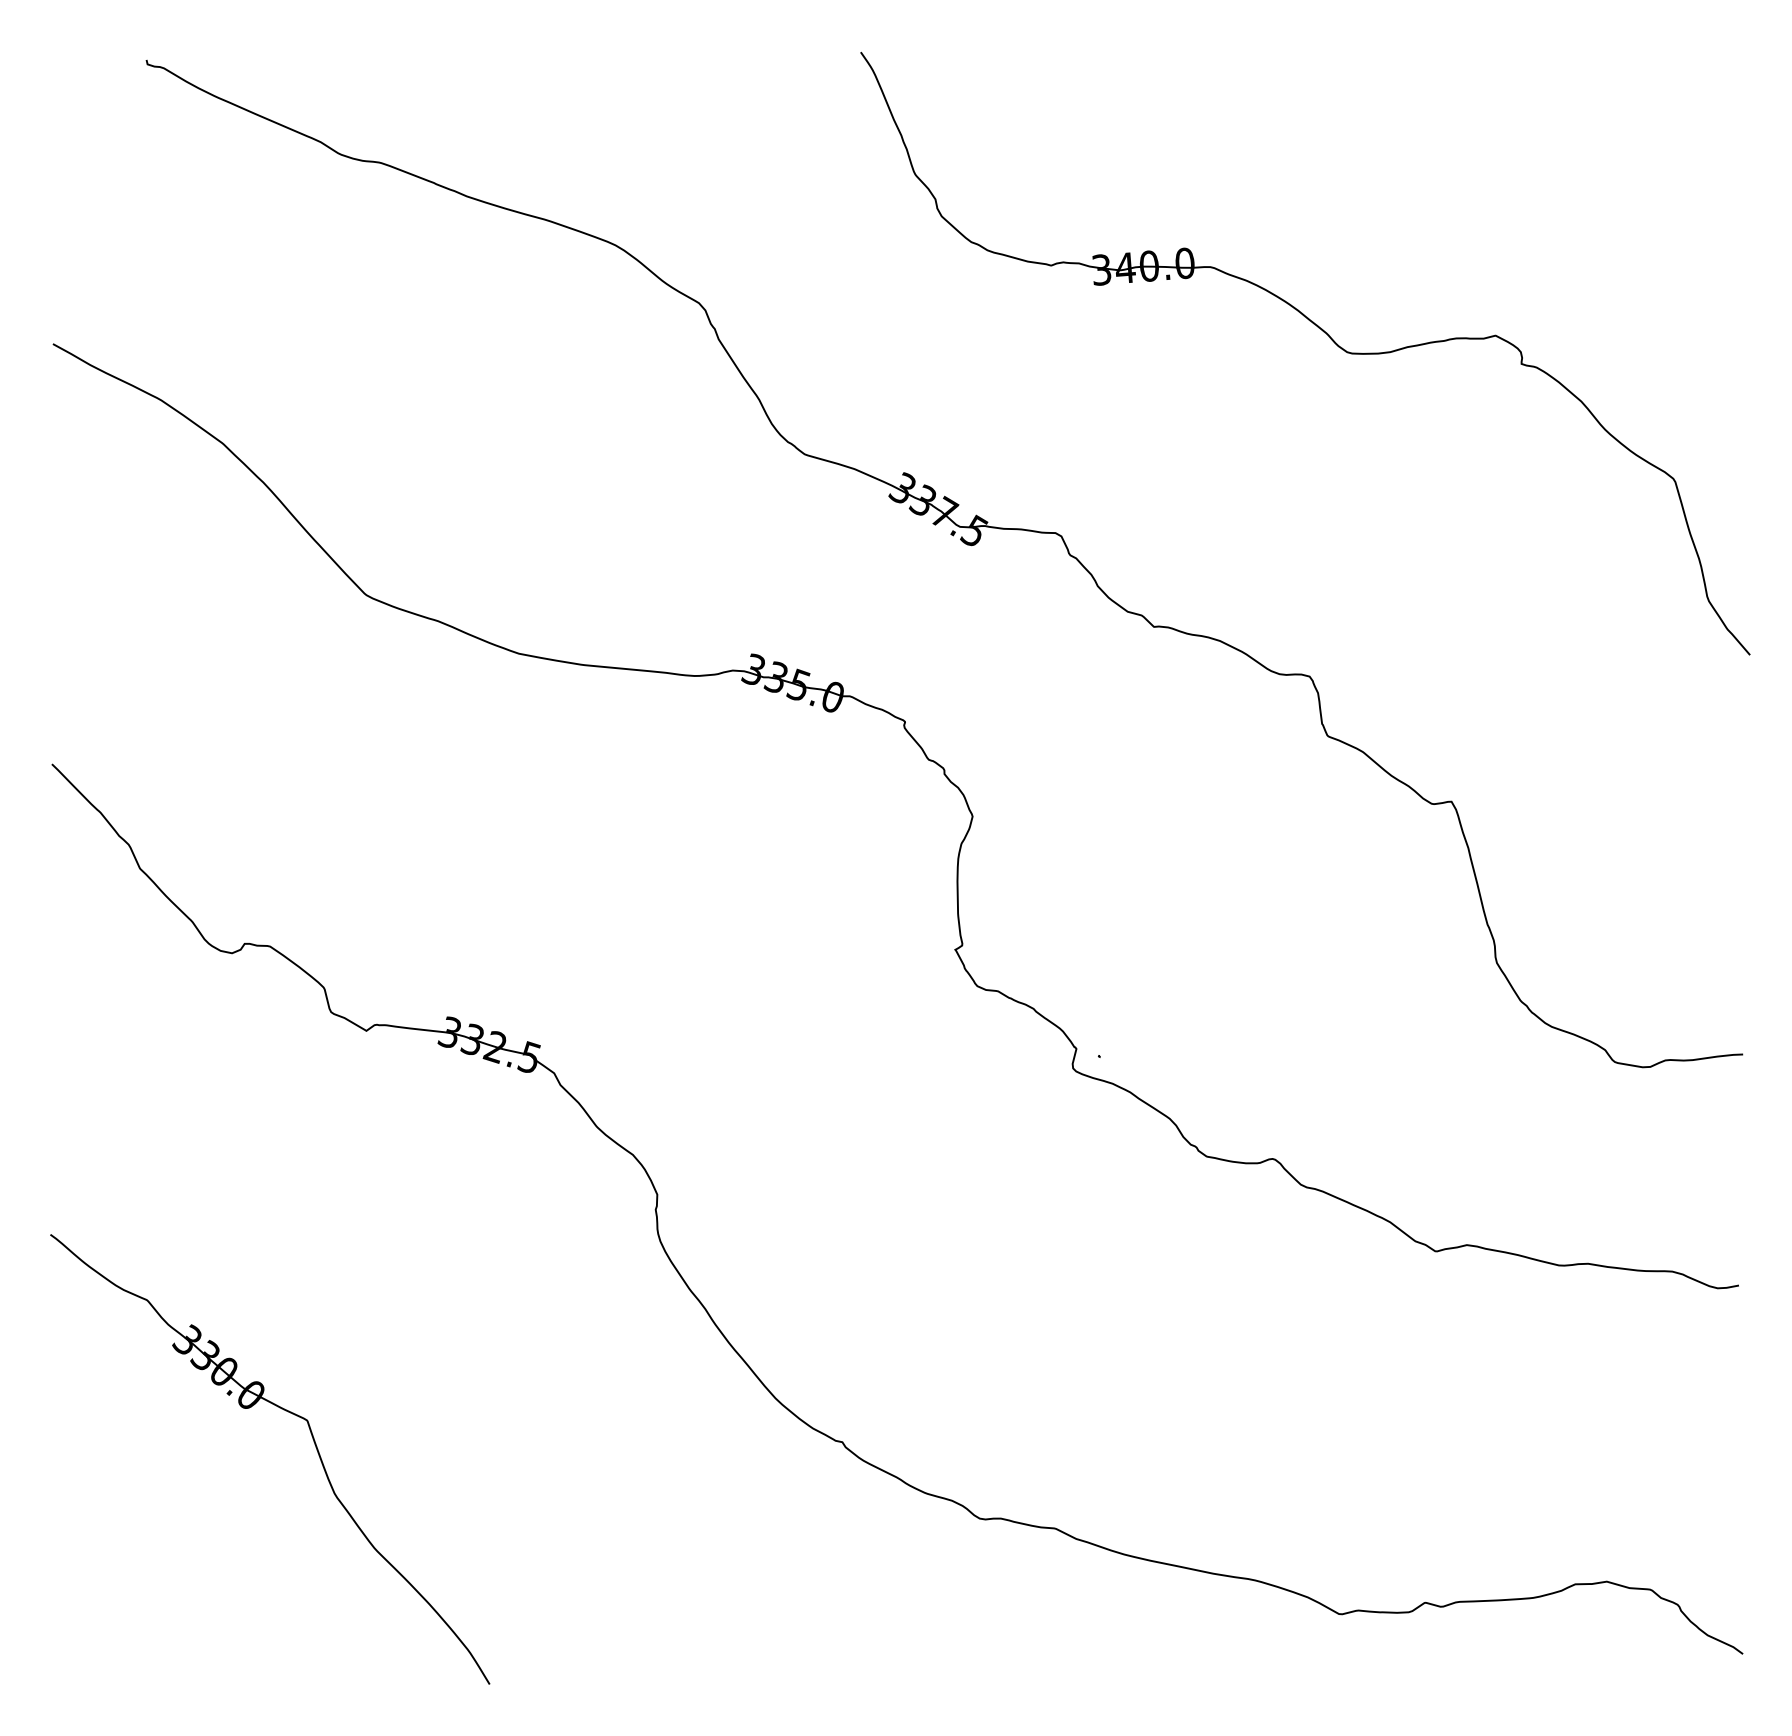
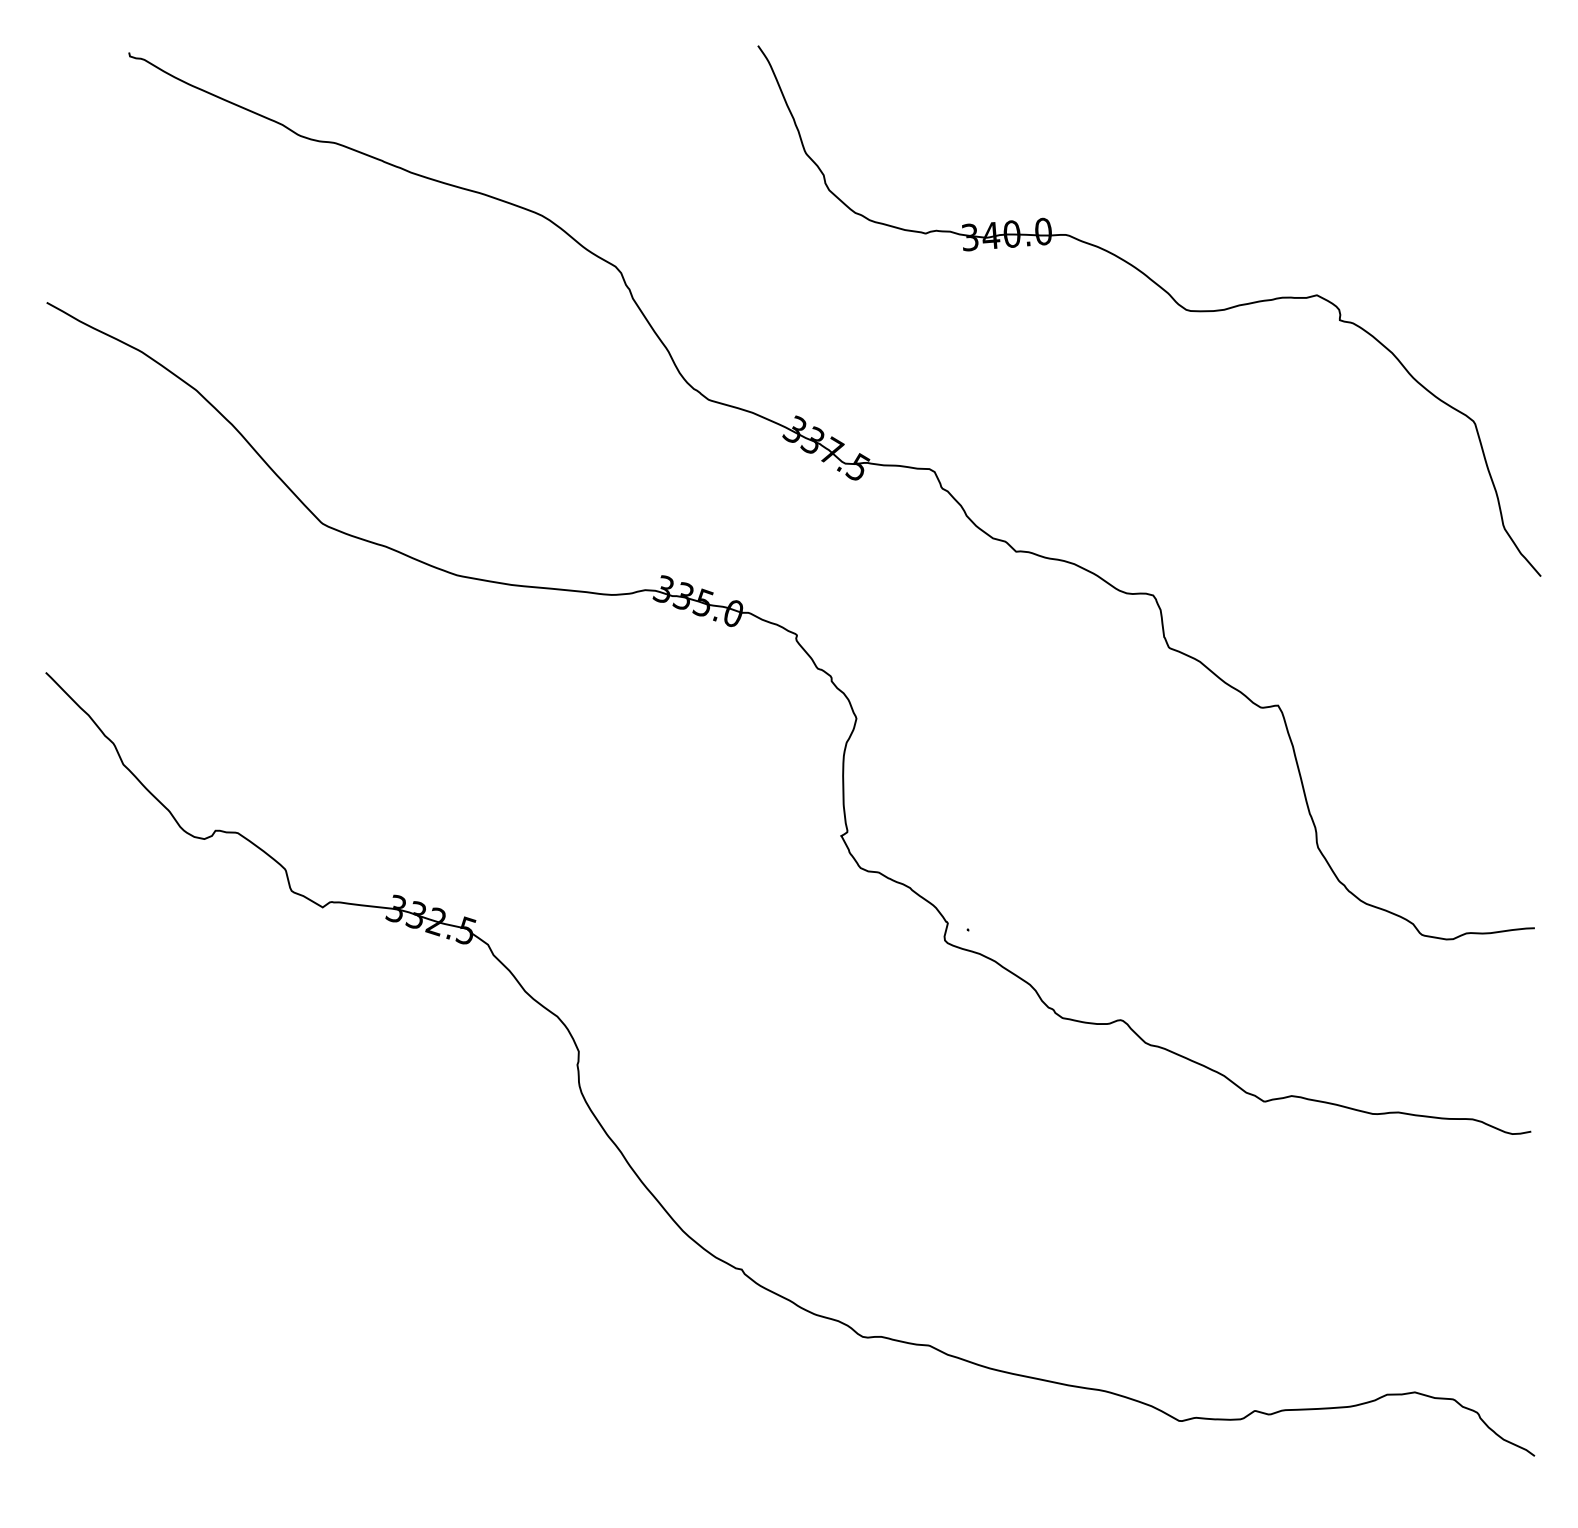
part: (313, 1442) -> (276, 1269), removed

